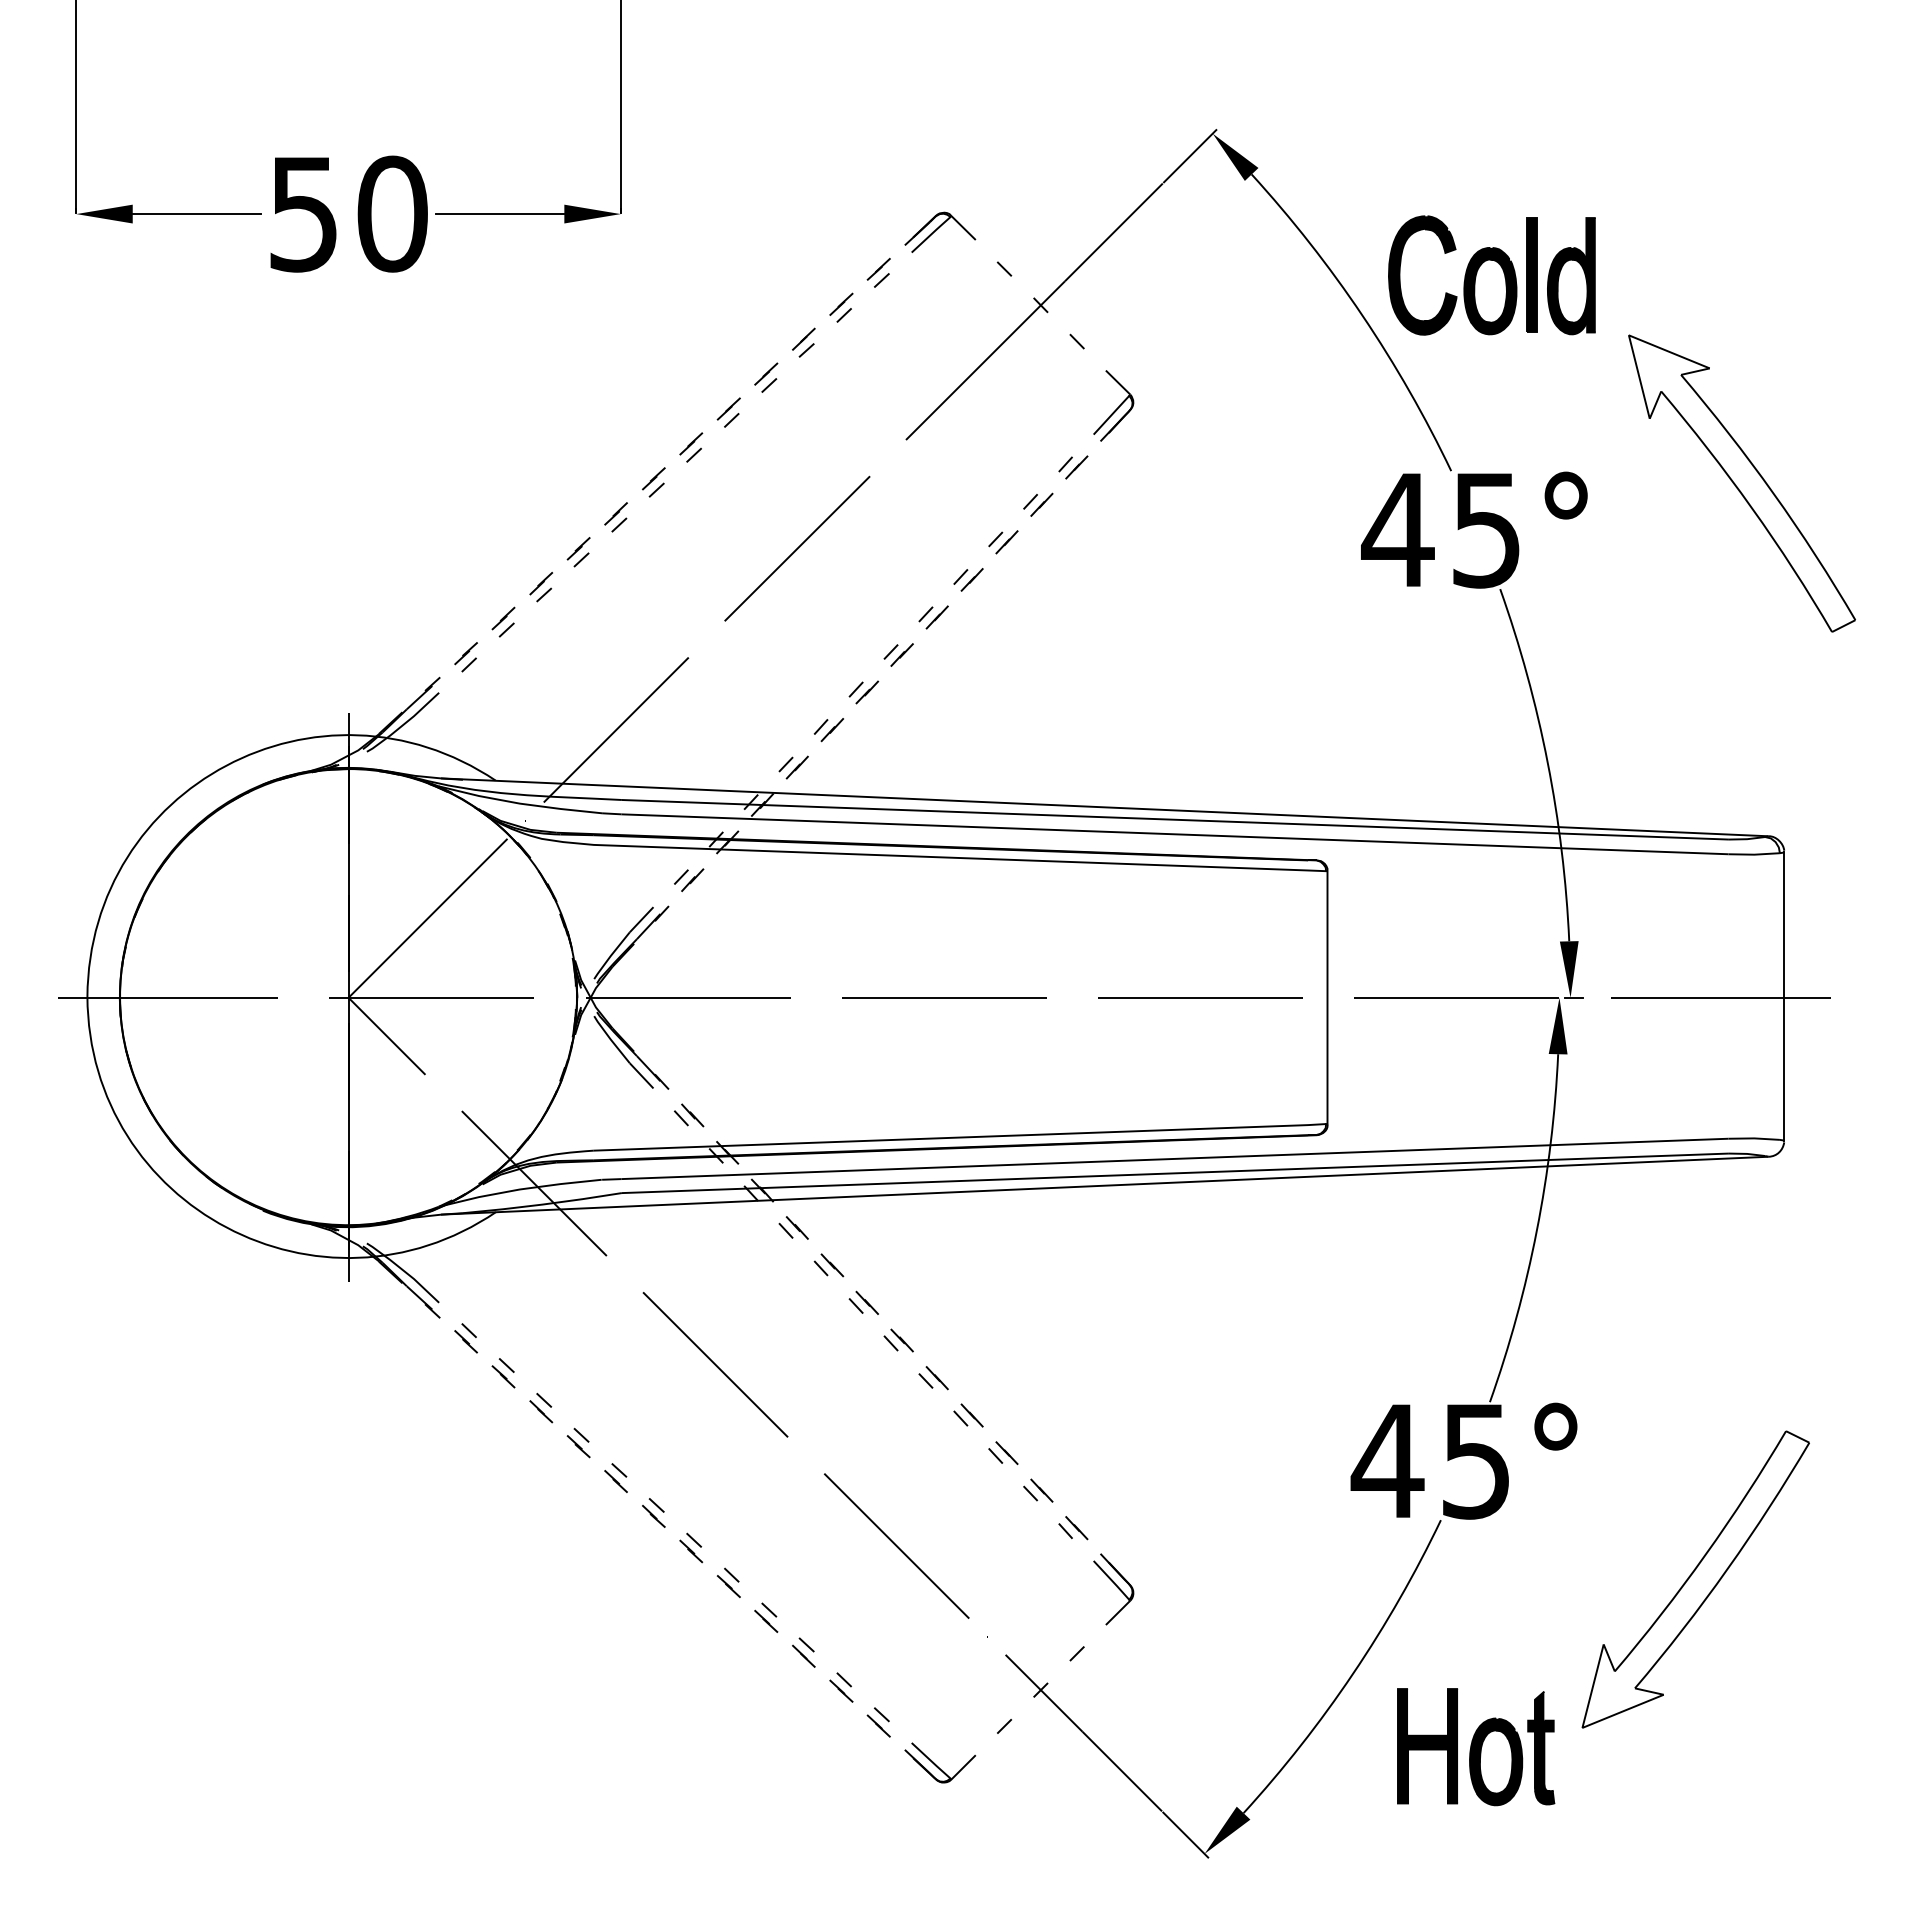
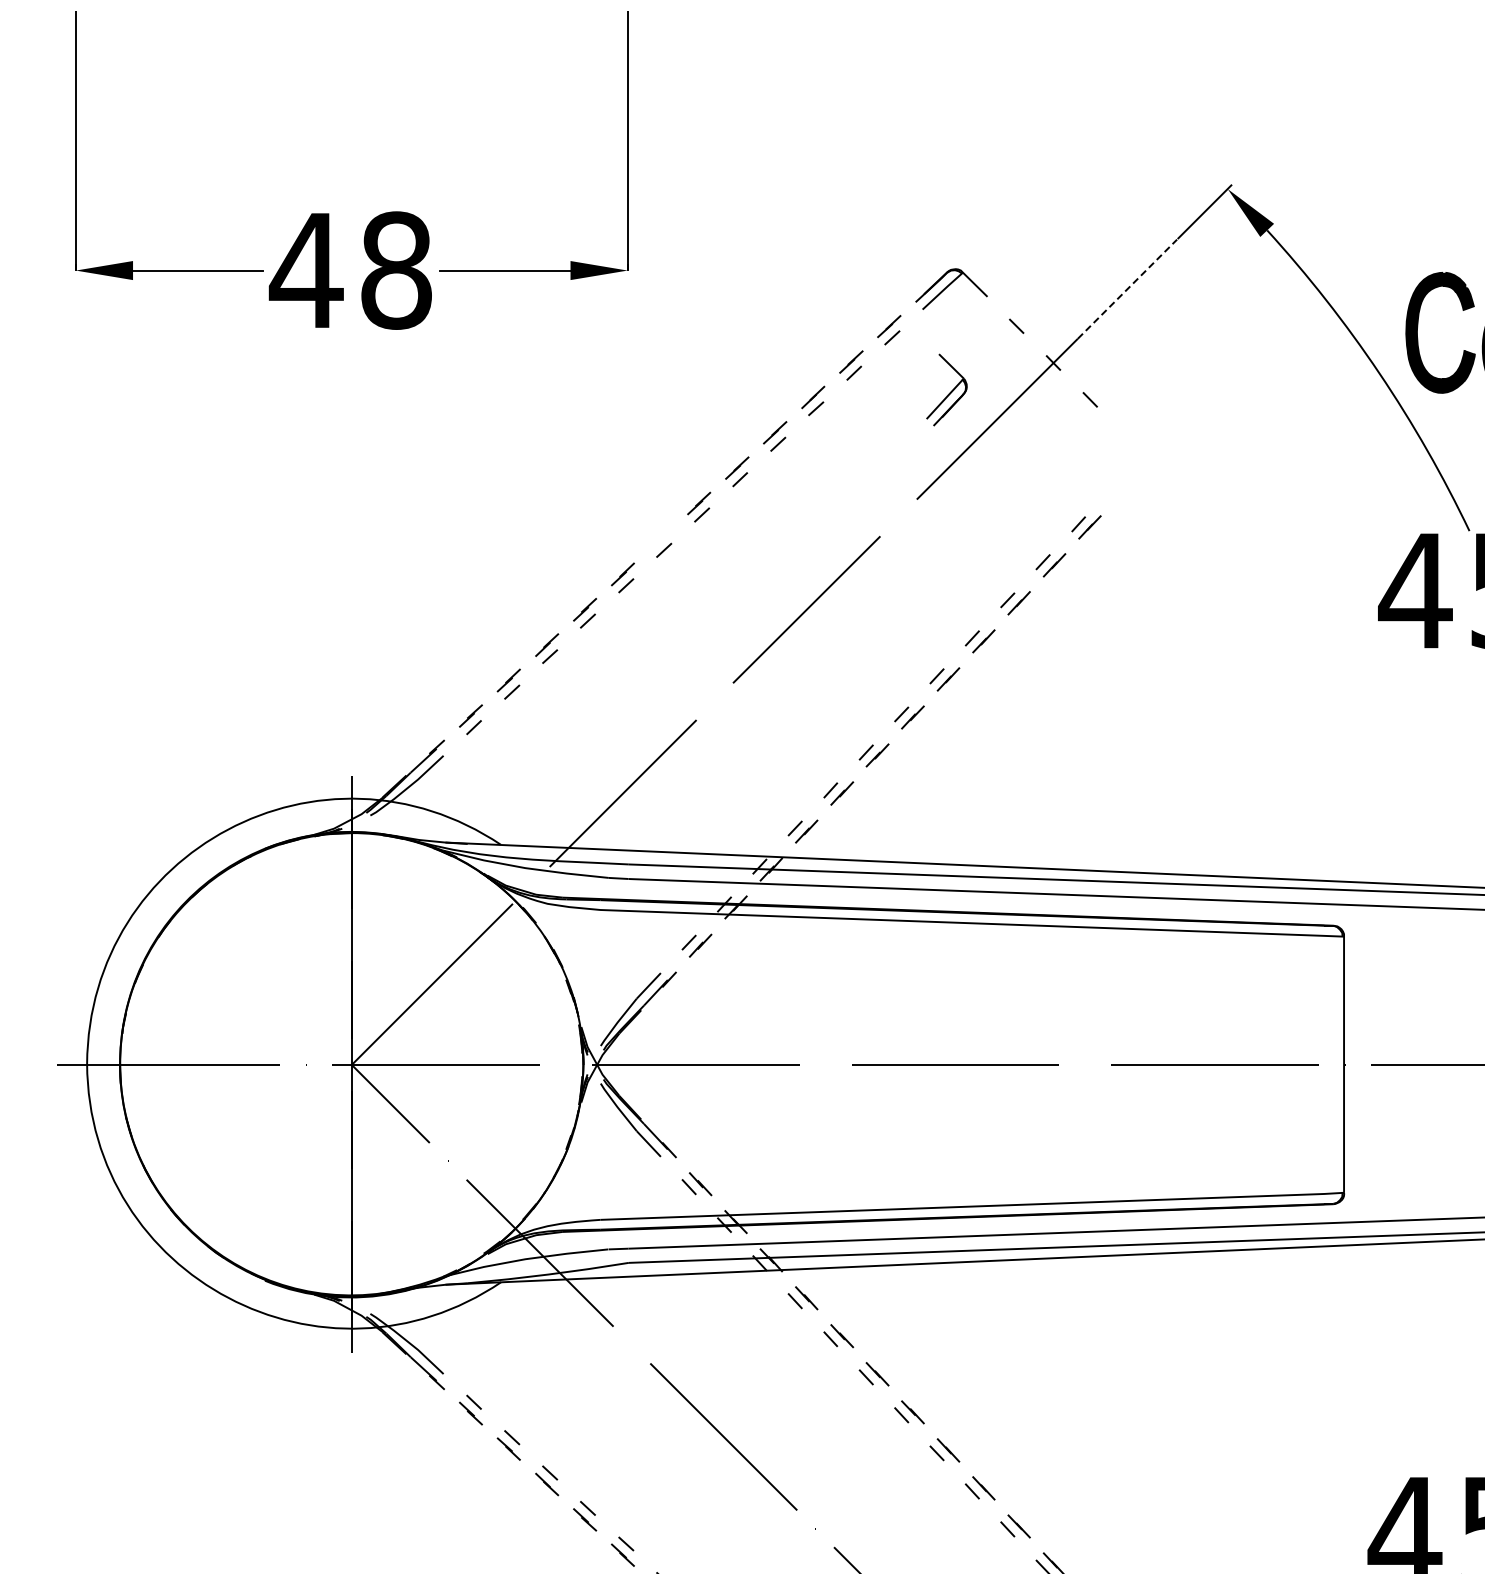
text: (346, 214) -> (349, 270), 50 -> 48
line: (1114, 232) -> (1128, 289), solid -> dashed
part: (1113, 405) -> (946, 389), moved
line: (653, 478) -> (660, 538), removed

